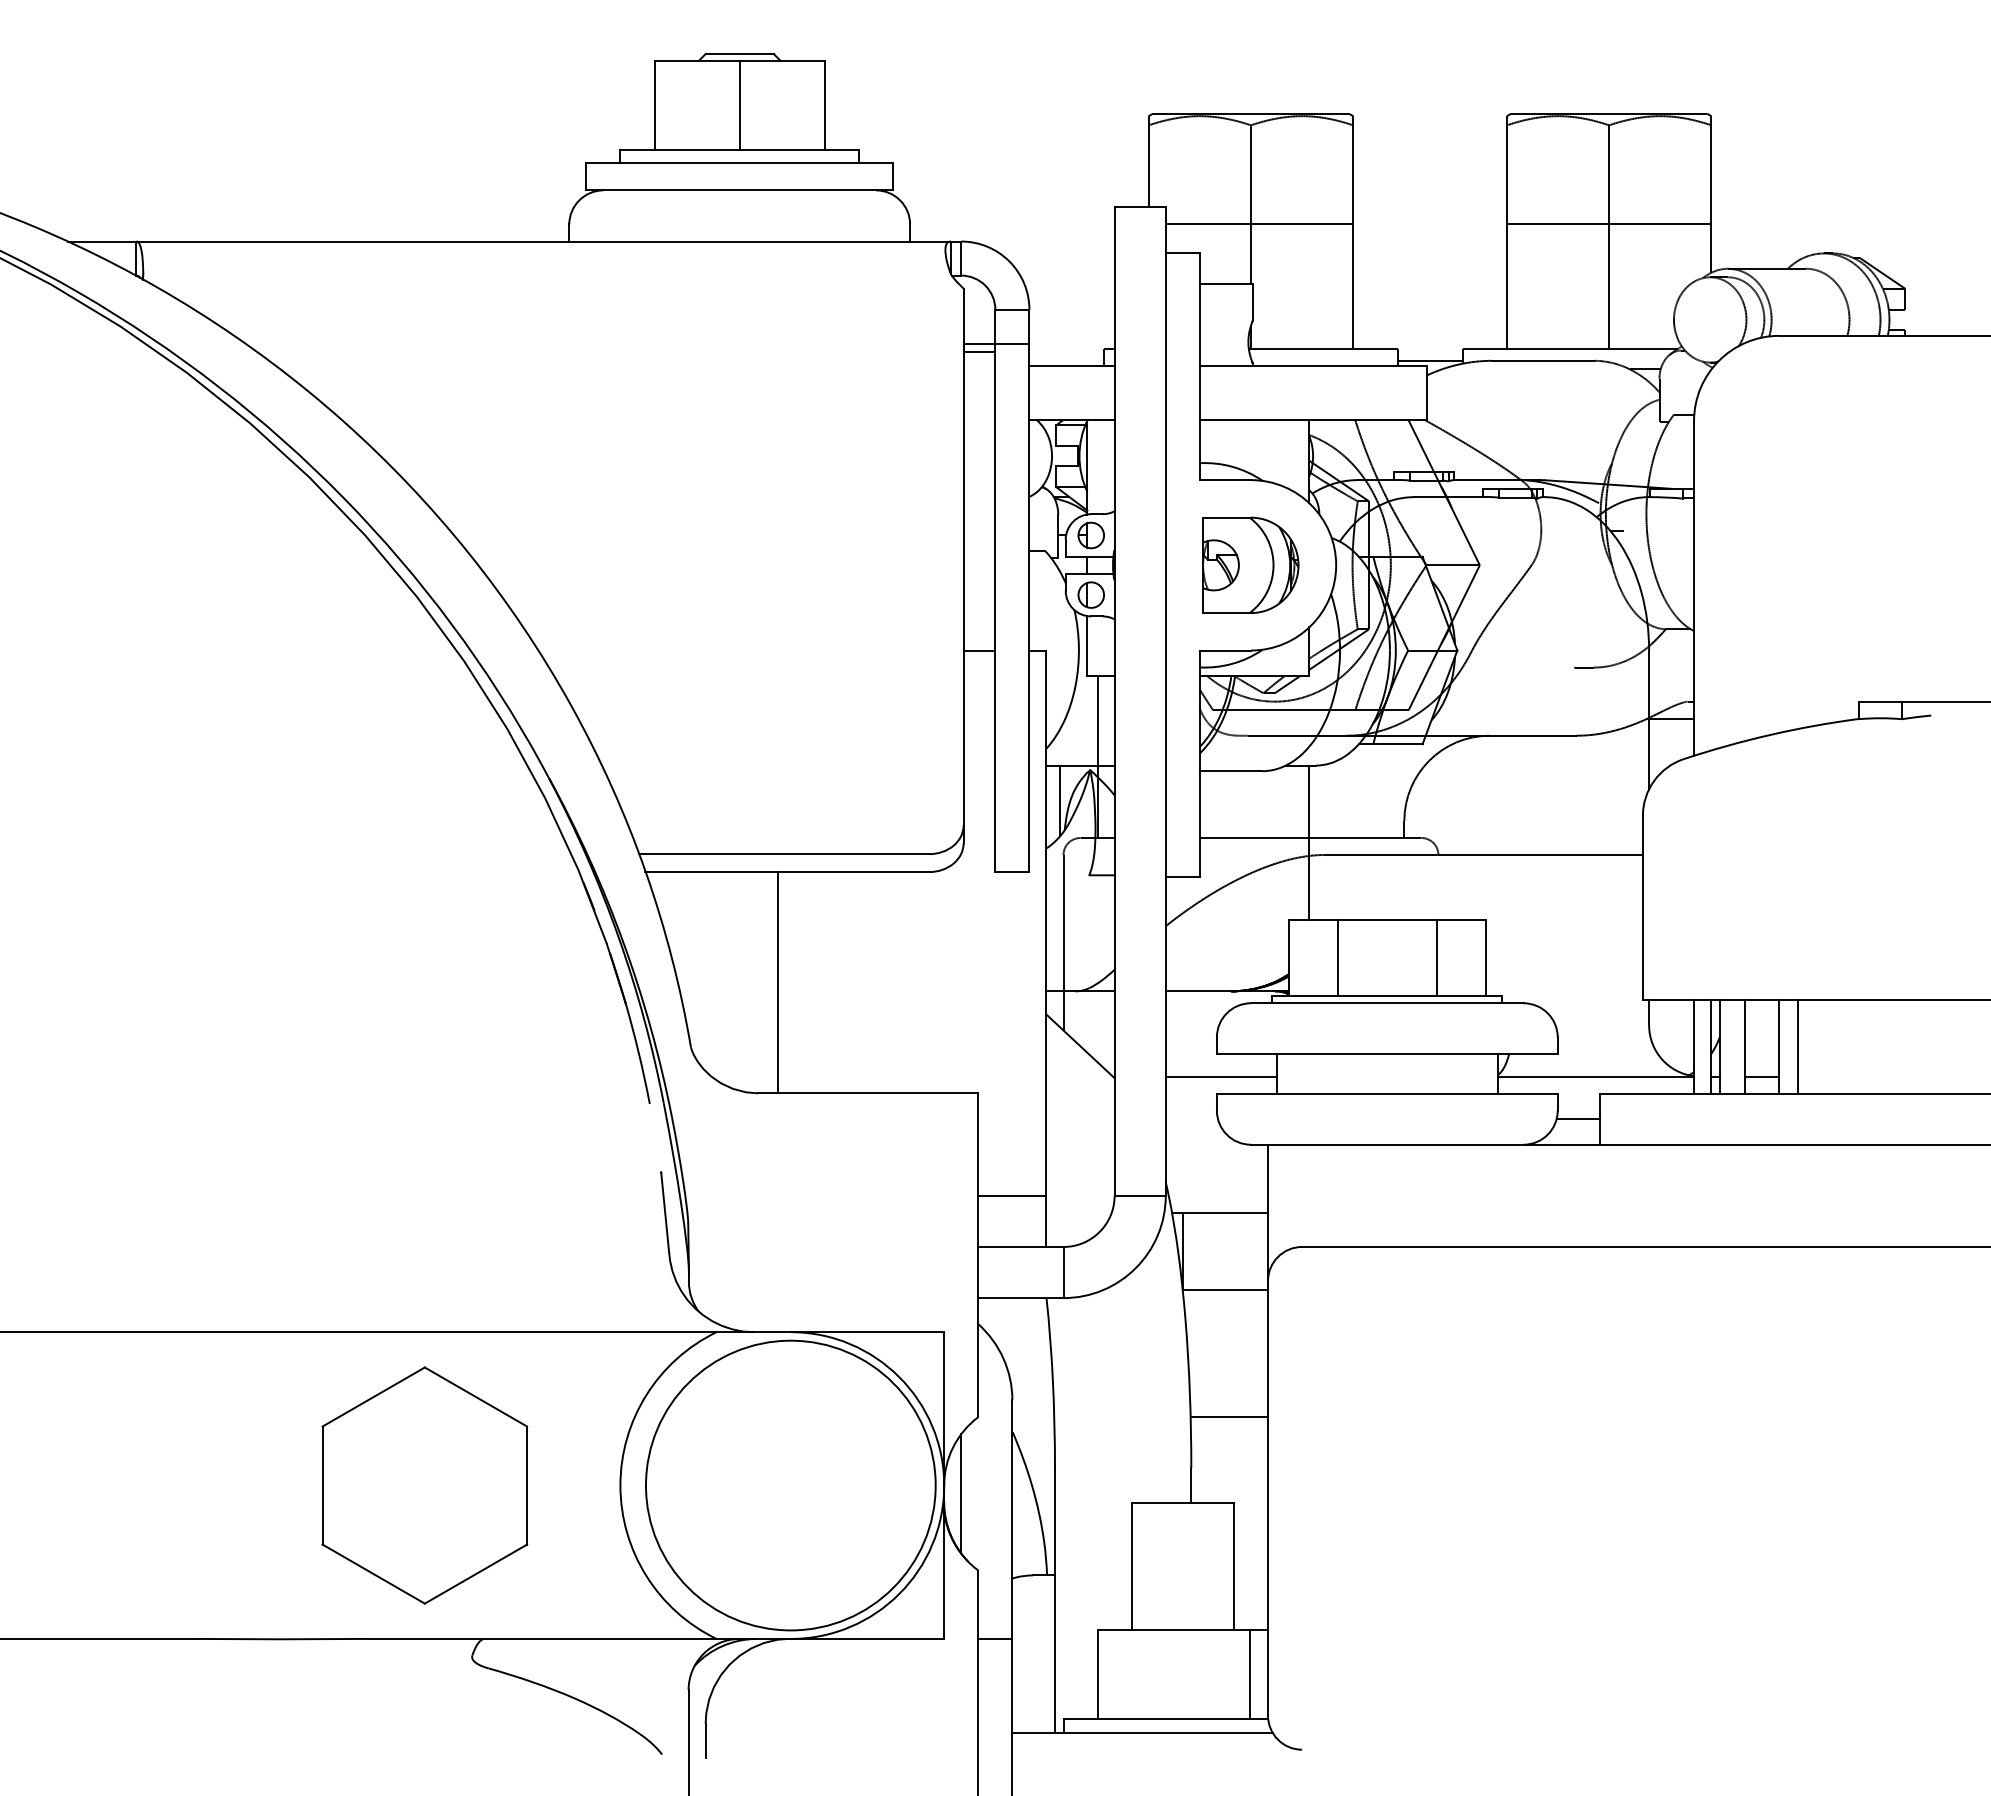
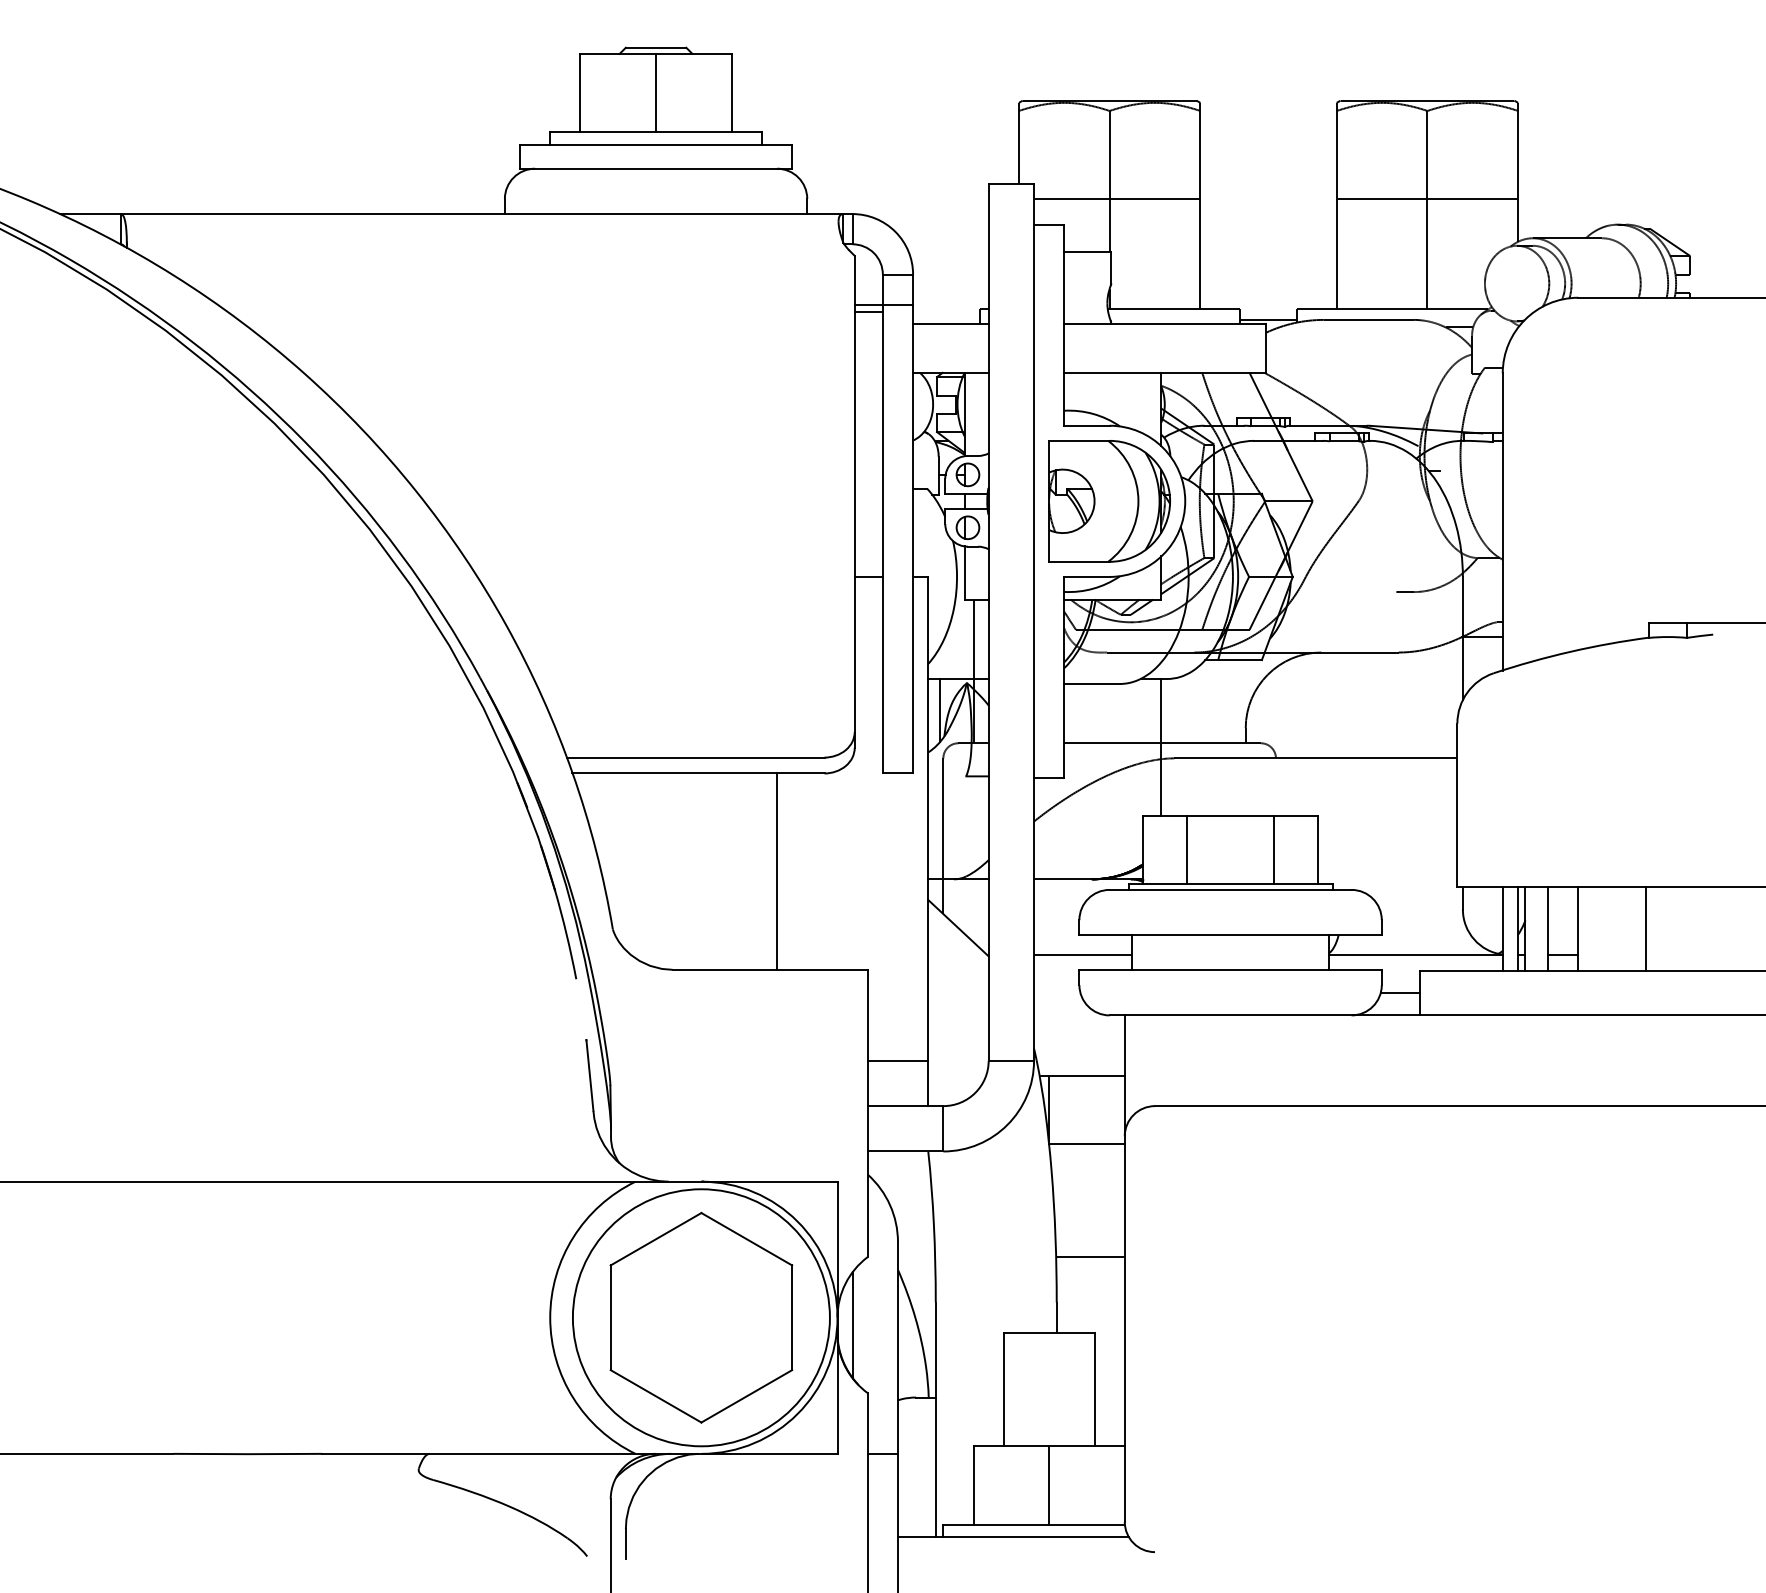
part: (1250, 565) -> (1109, 501), size x1.43
line: (778, 982) -> (777, 871), moved
line: (1797, 1047) -> (1645, 929), moved
part: (424, 1485) -> (701, 1317), moved
line: (1249, 1674) -> (1048, 1485), moved

